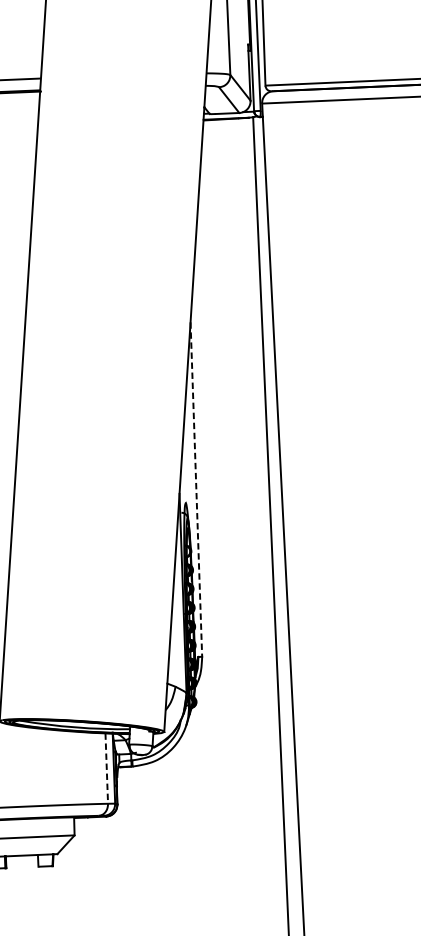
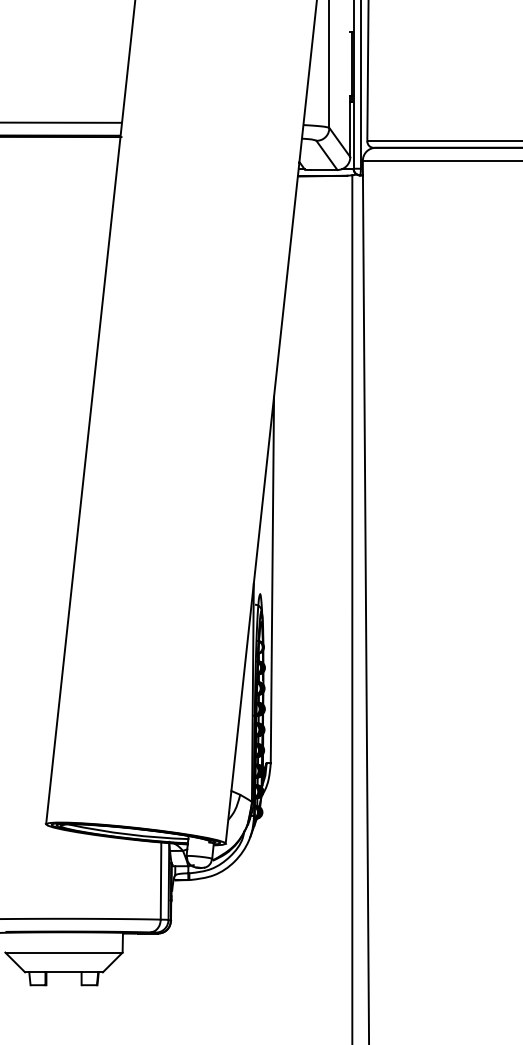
line: (196, 489) -> (272, 580), dashed -> solid
line: (107, 768) -> (161, 881), dashed -> solid

